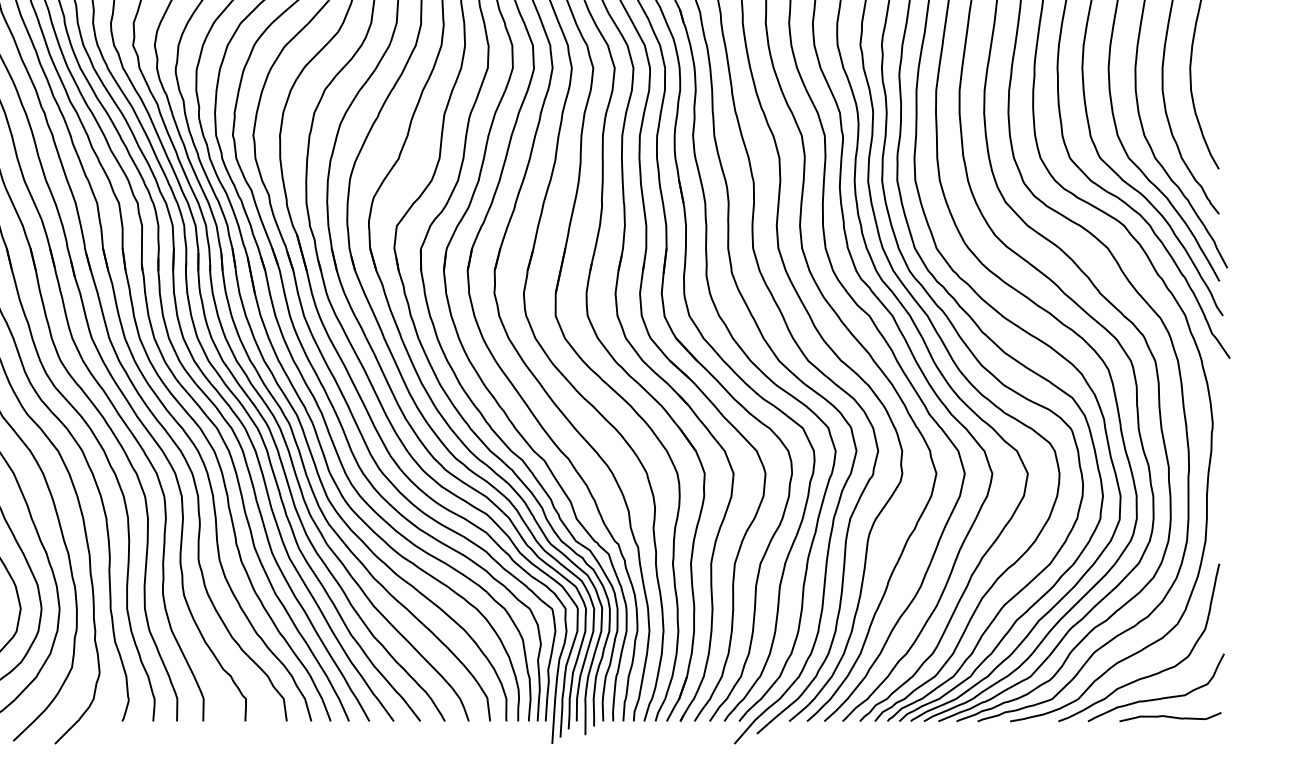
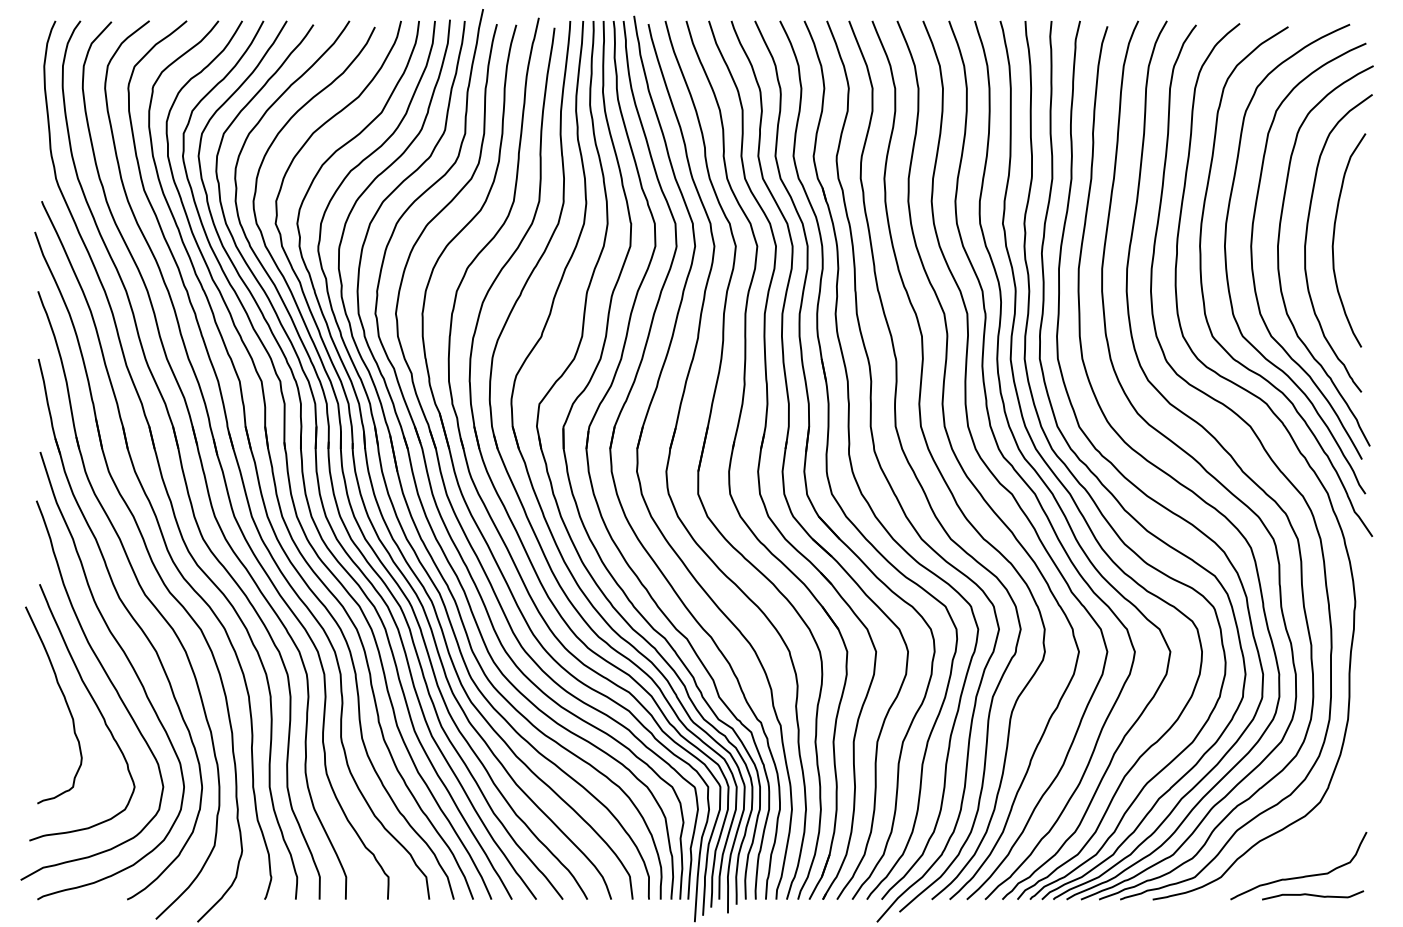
curve: (1148, 675) -> (1291, 853), removed

